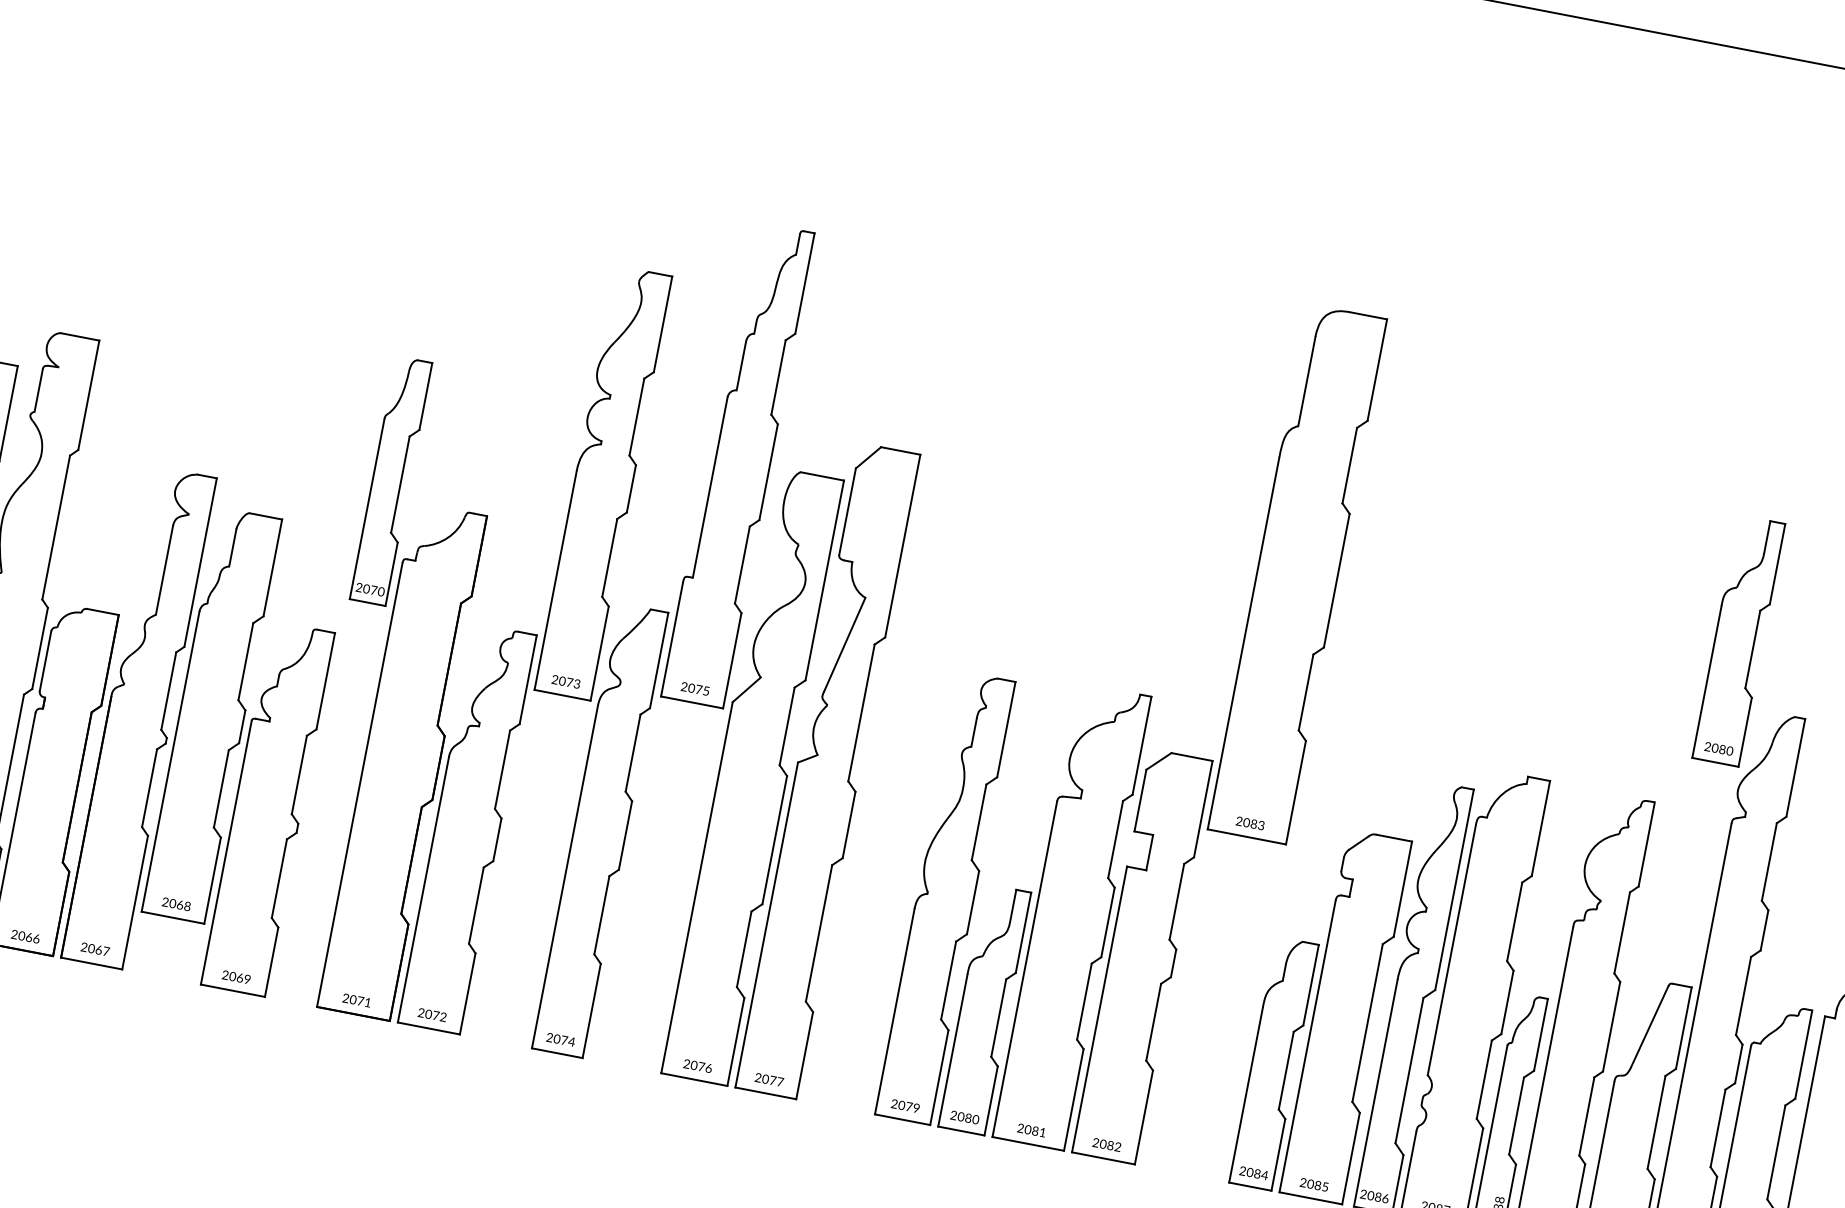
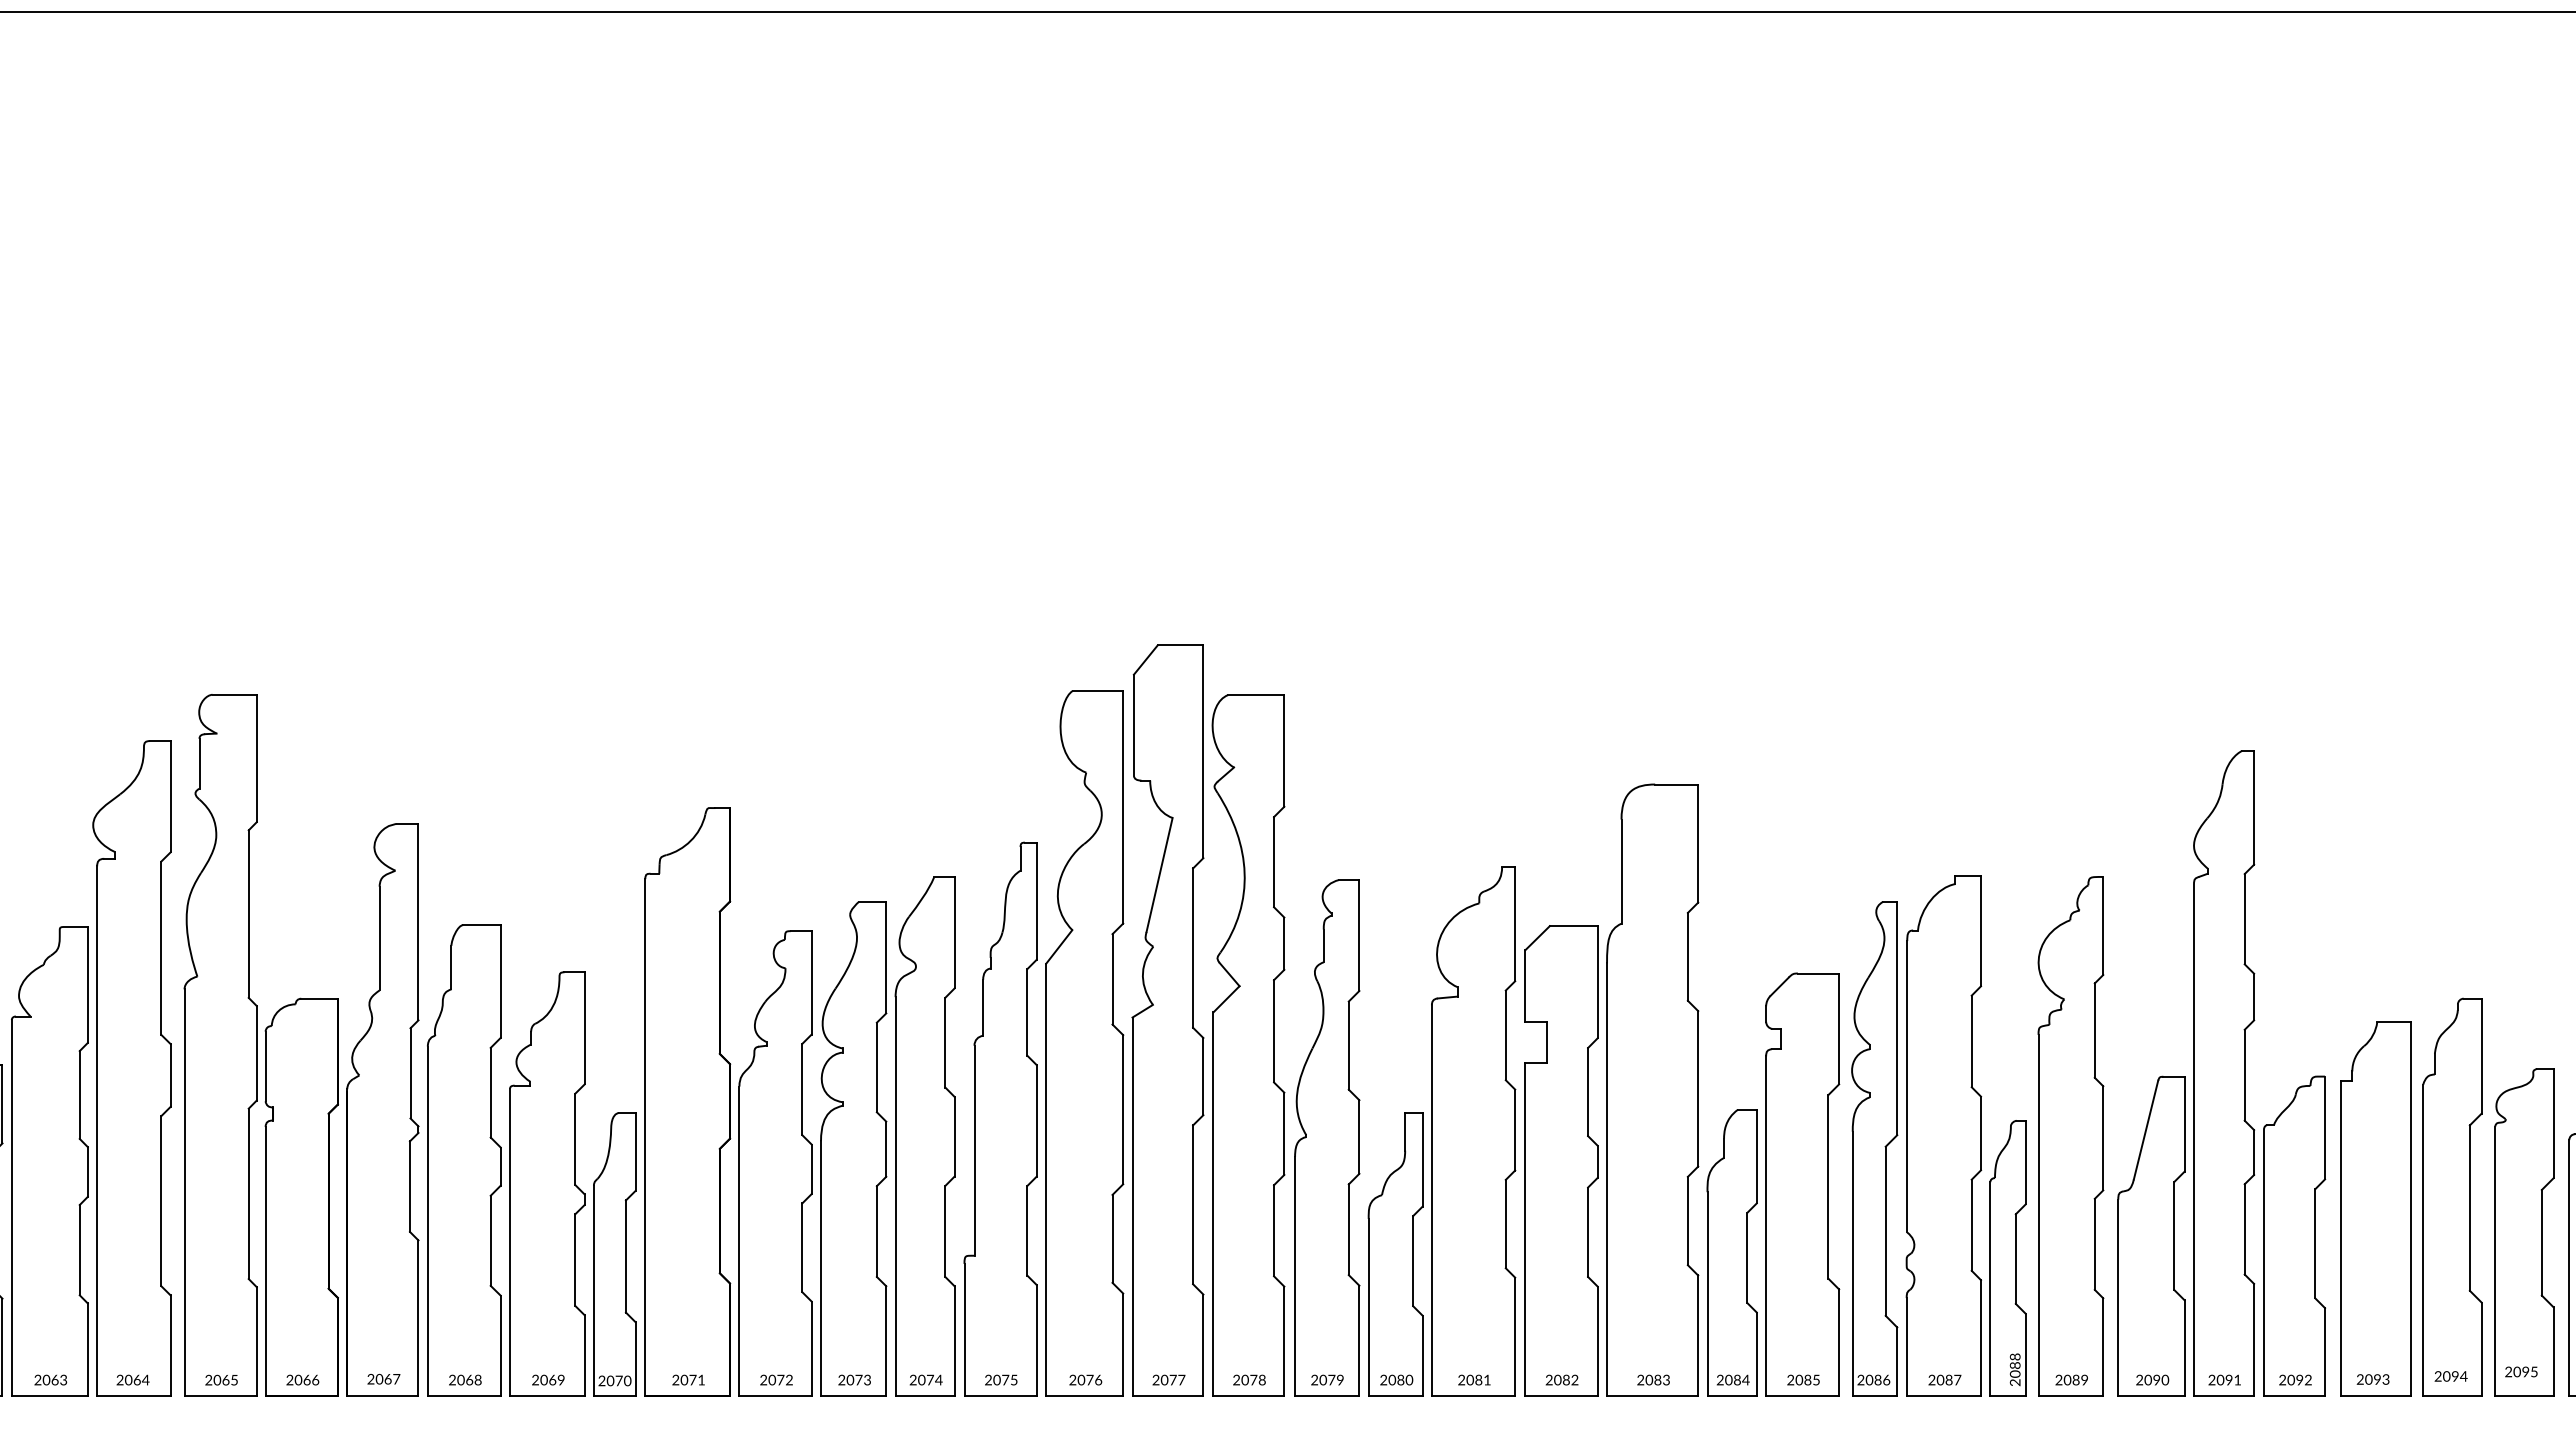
part: (737, 464) -> (1000, 1118), moved
part: (390, 481) -> (614, 1254), moved
part: (603, 482) -> (853, 1148), moved
part: (1297, 573) -> (1652, 1089), moved
part: (1738, 640) -> (2162, 677), removed
part: (212, 715) -> (464, 1160), moved
part: (892, 805) -> (1248, 1045), added

